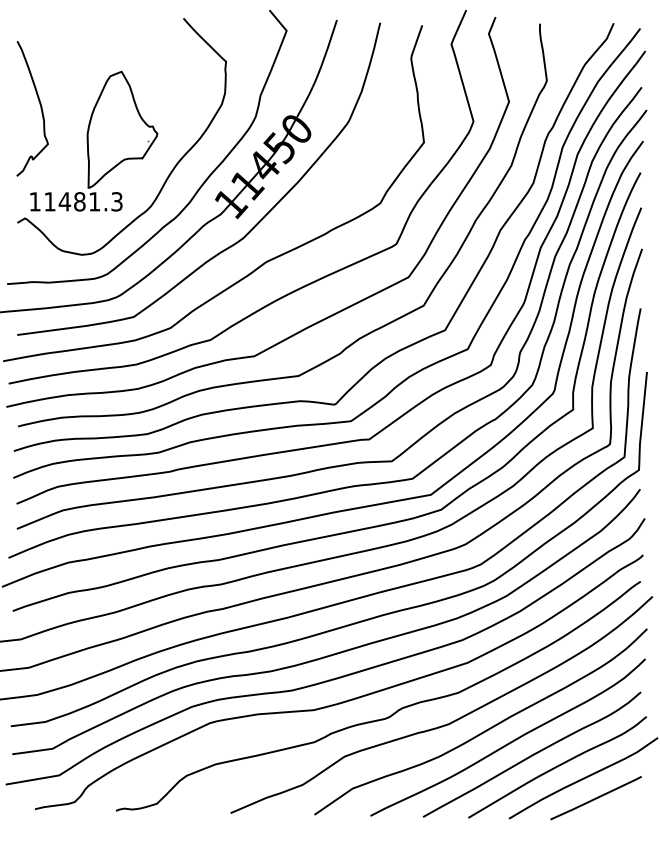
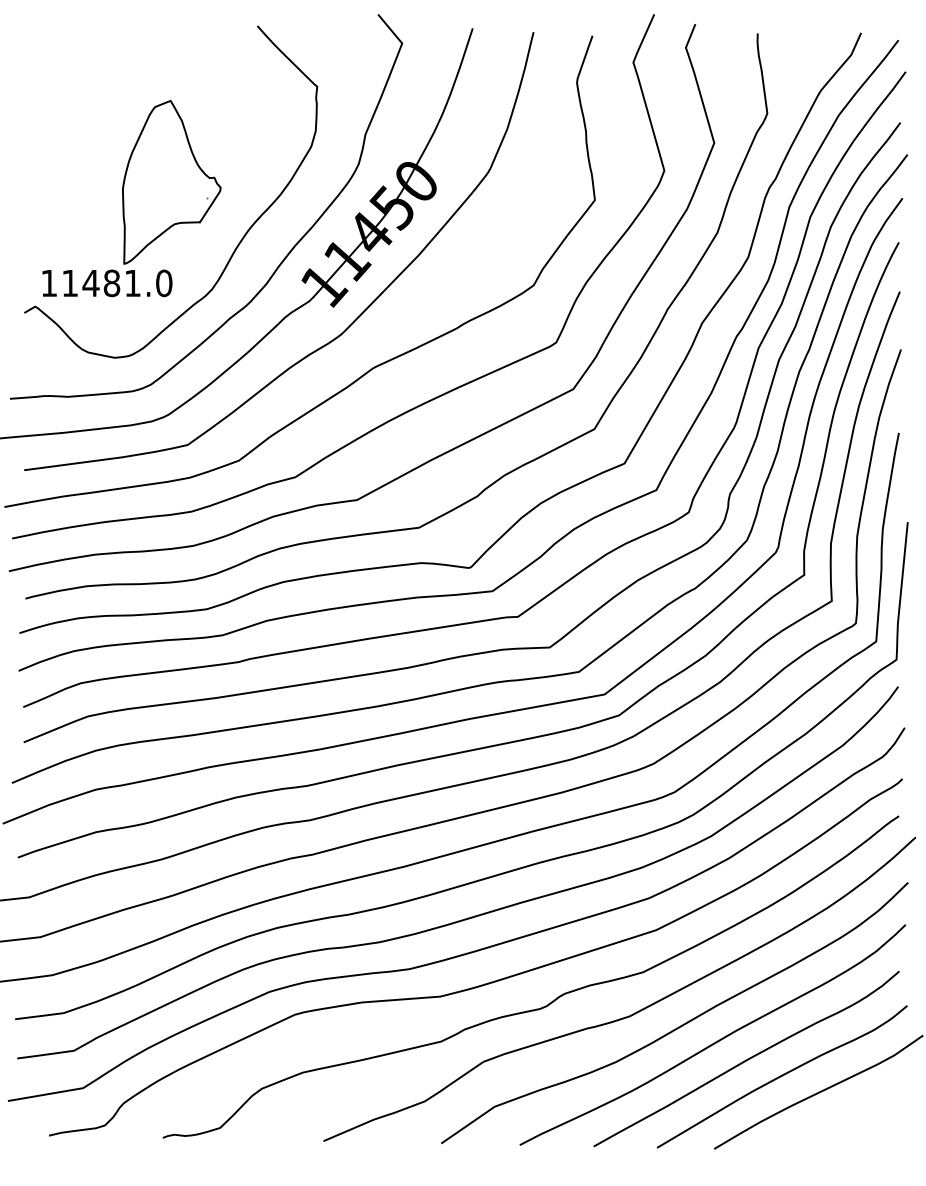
curve: (40, 108) -> (56, 152), removed
text: (116, 201) -> (163, 282), 11481.3 -> 11481.0
line: (595, 798) -> (835, 1120), removed

